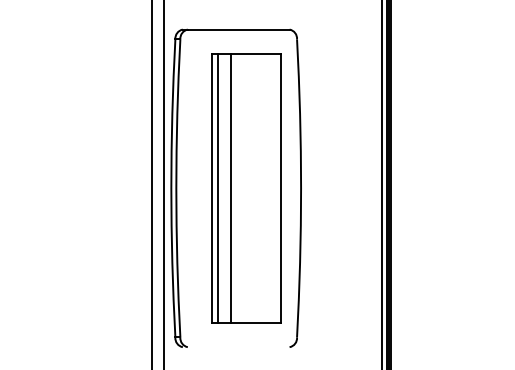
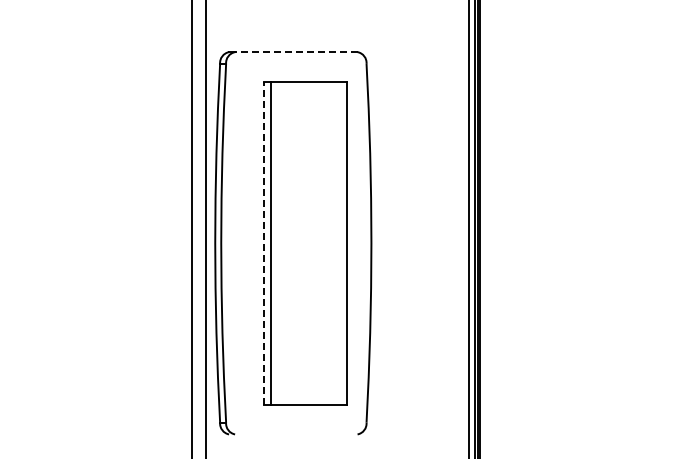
line: (238, 29) -> (295, 52), solid -> dashed
line: (212, 187) -> (264, 242), solid -> dashed
line: (230, 187) -> (286, 242), removed

